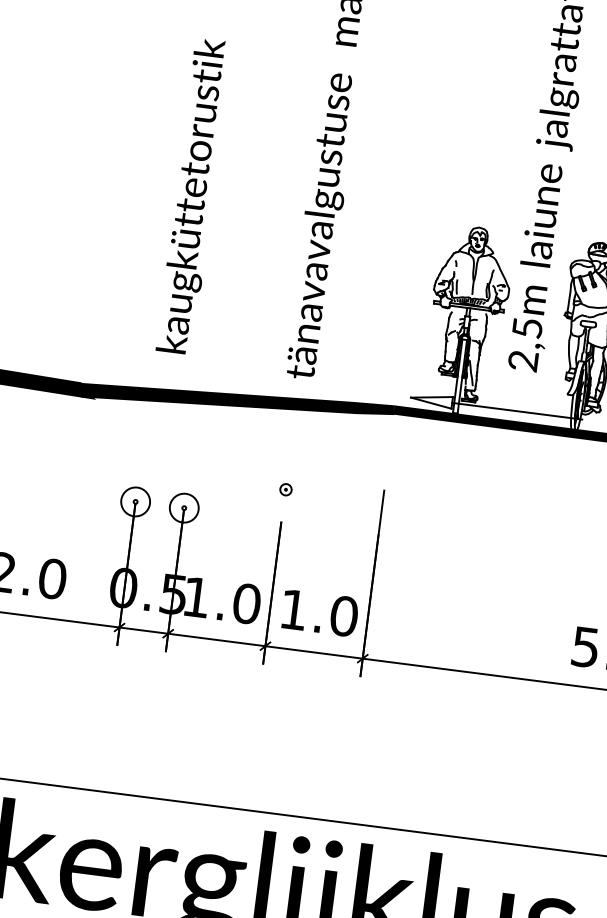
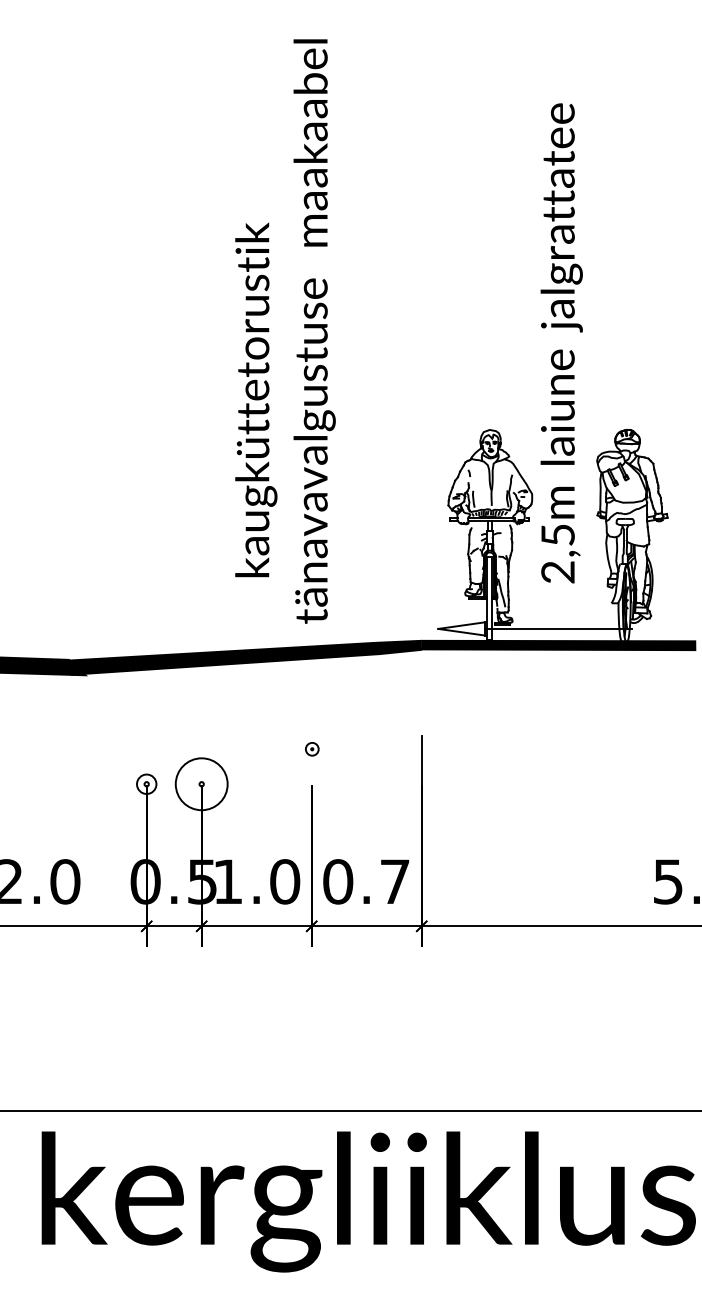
text: (194, 196) -> (256, 399), moved
circle: (135, 502) -> (146, 784), size x0.6
circle: (184, 508) -> (201, 784), size x1.6
text: (318, 612) -> (366, 881), 1.0 -> 0.7

